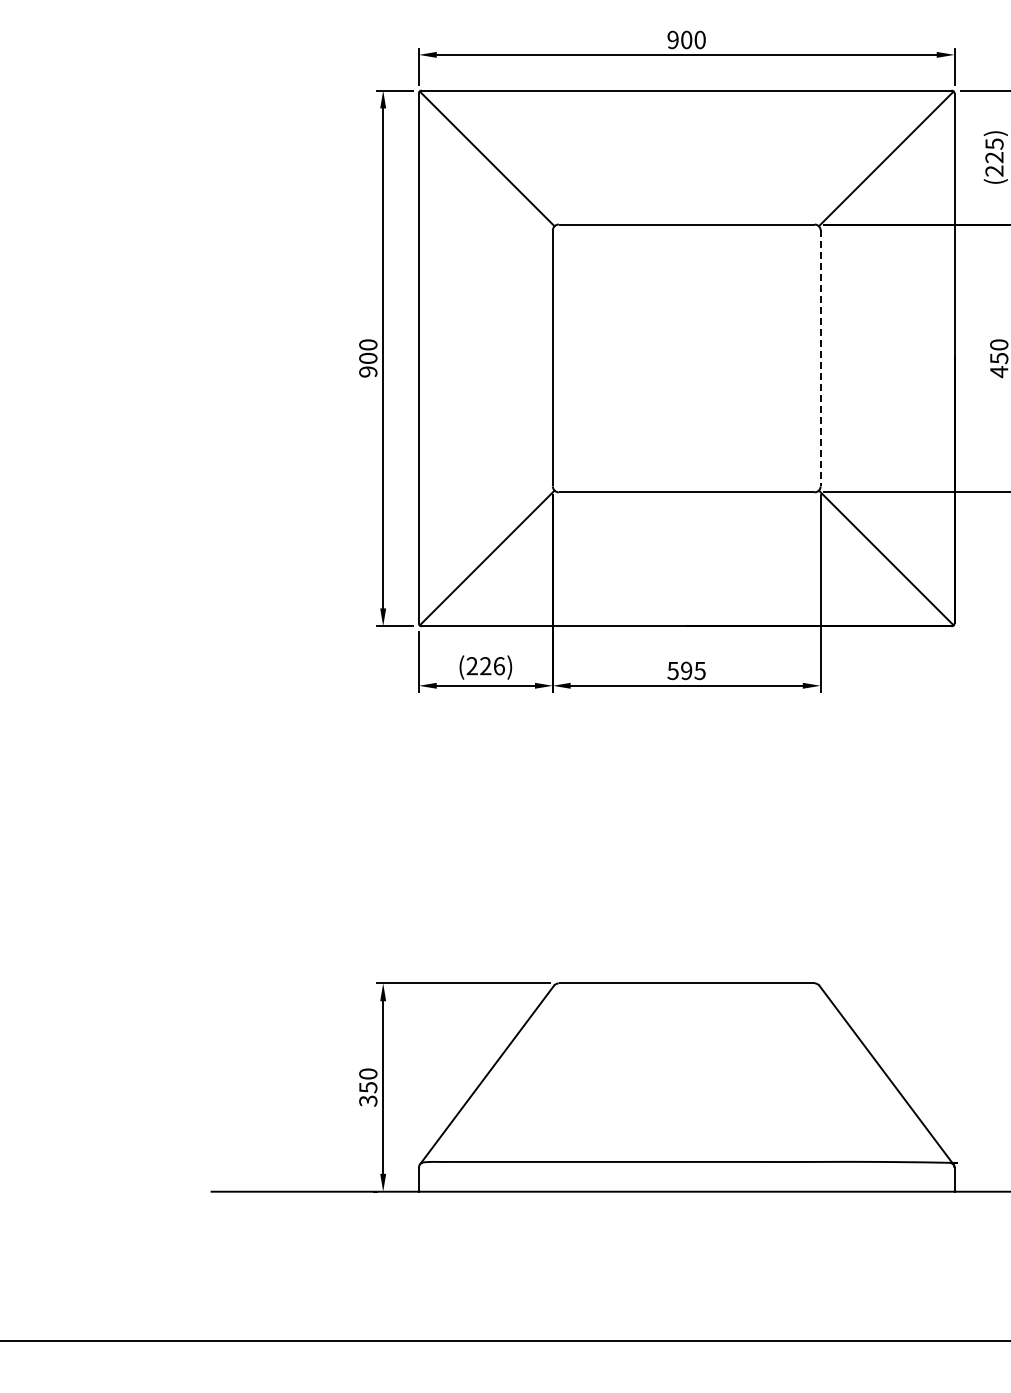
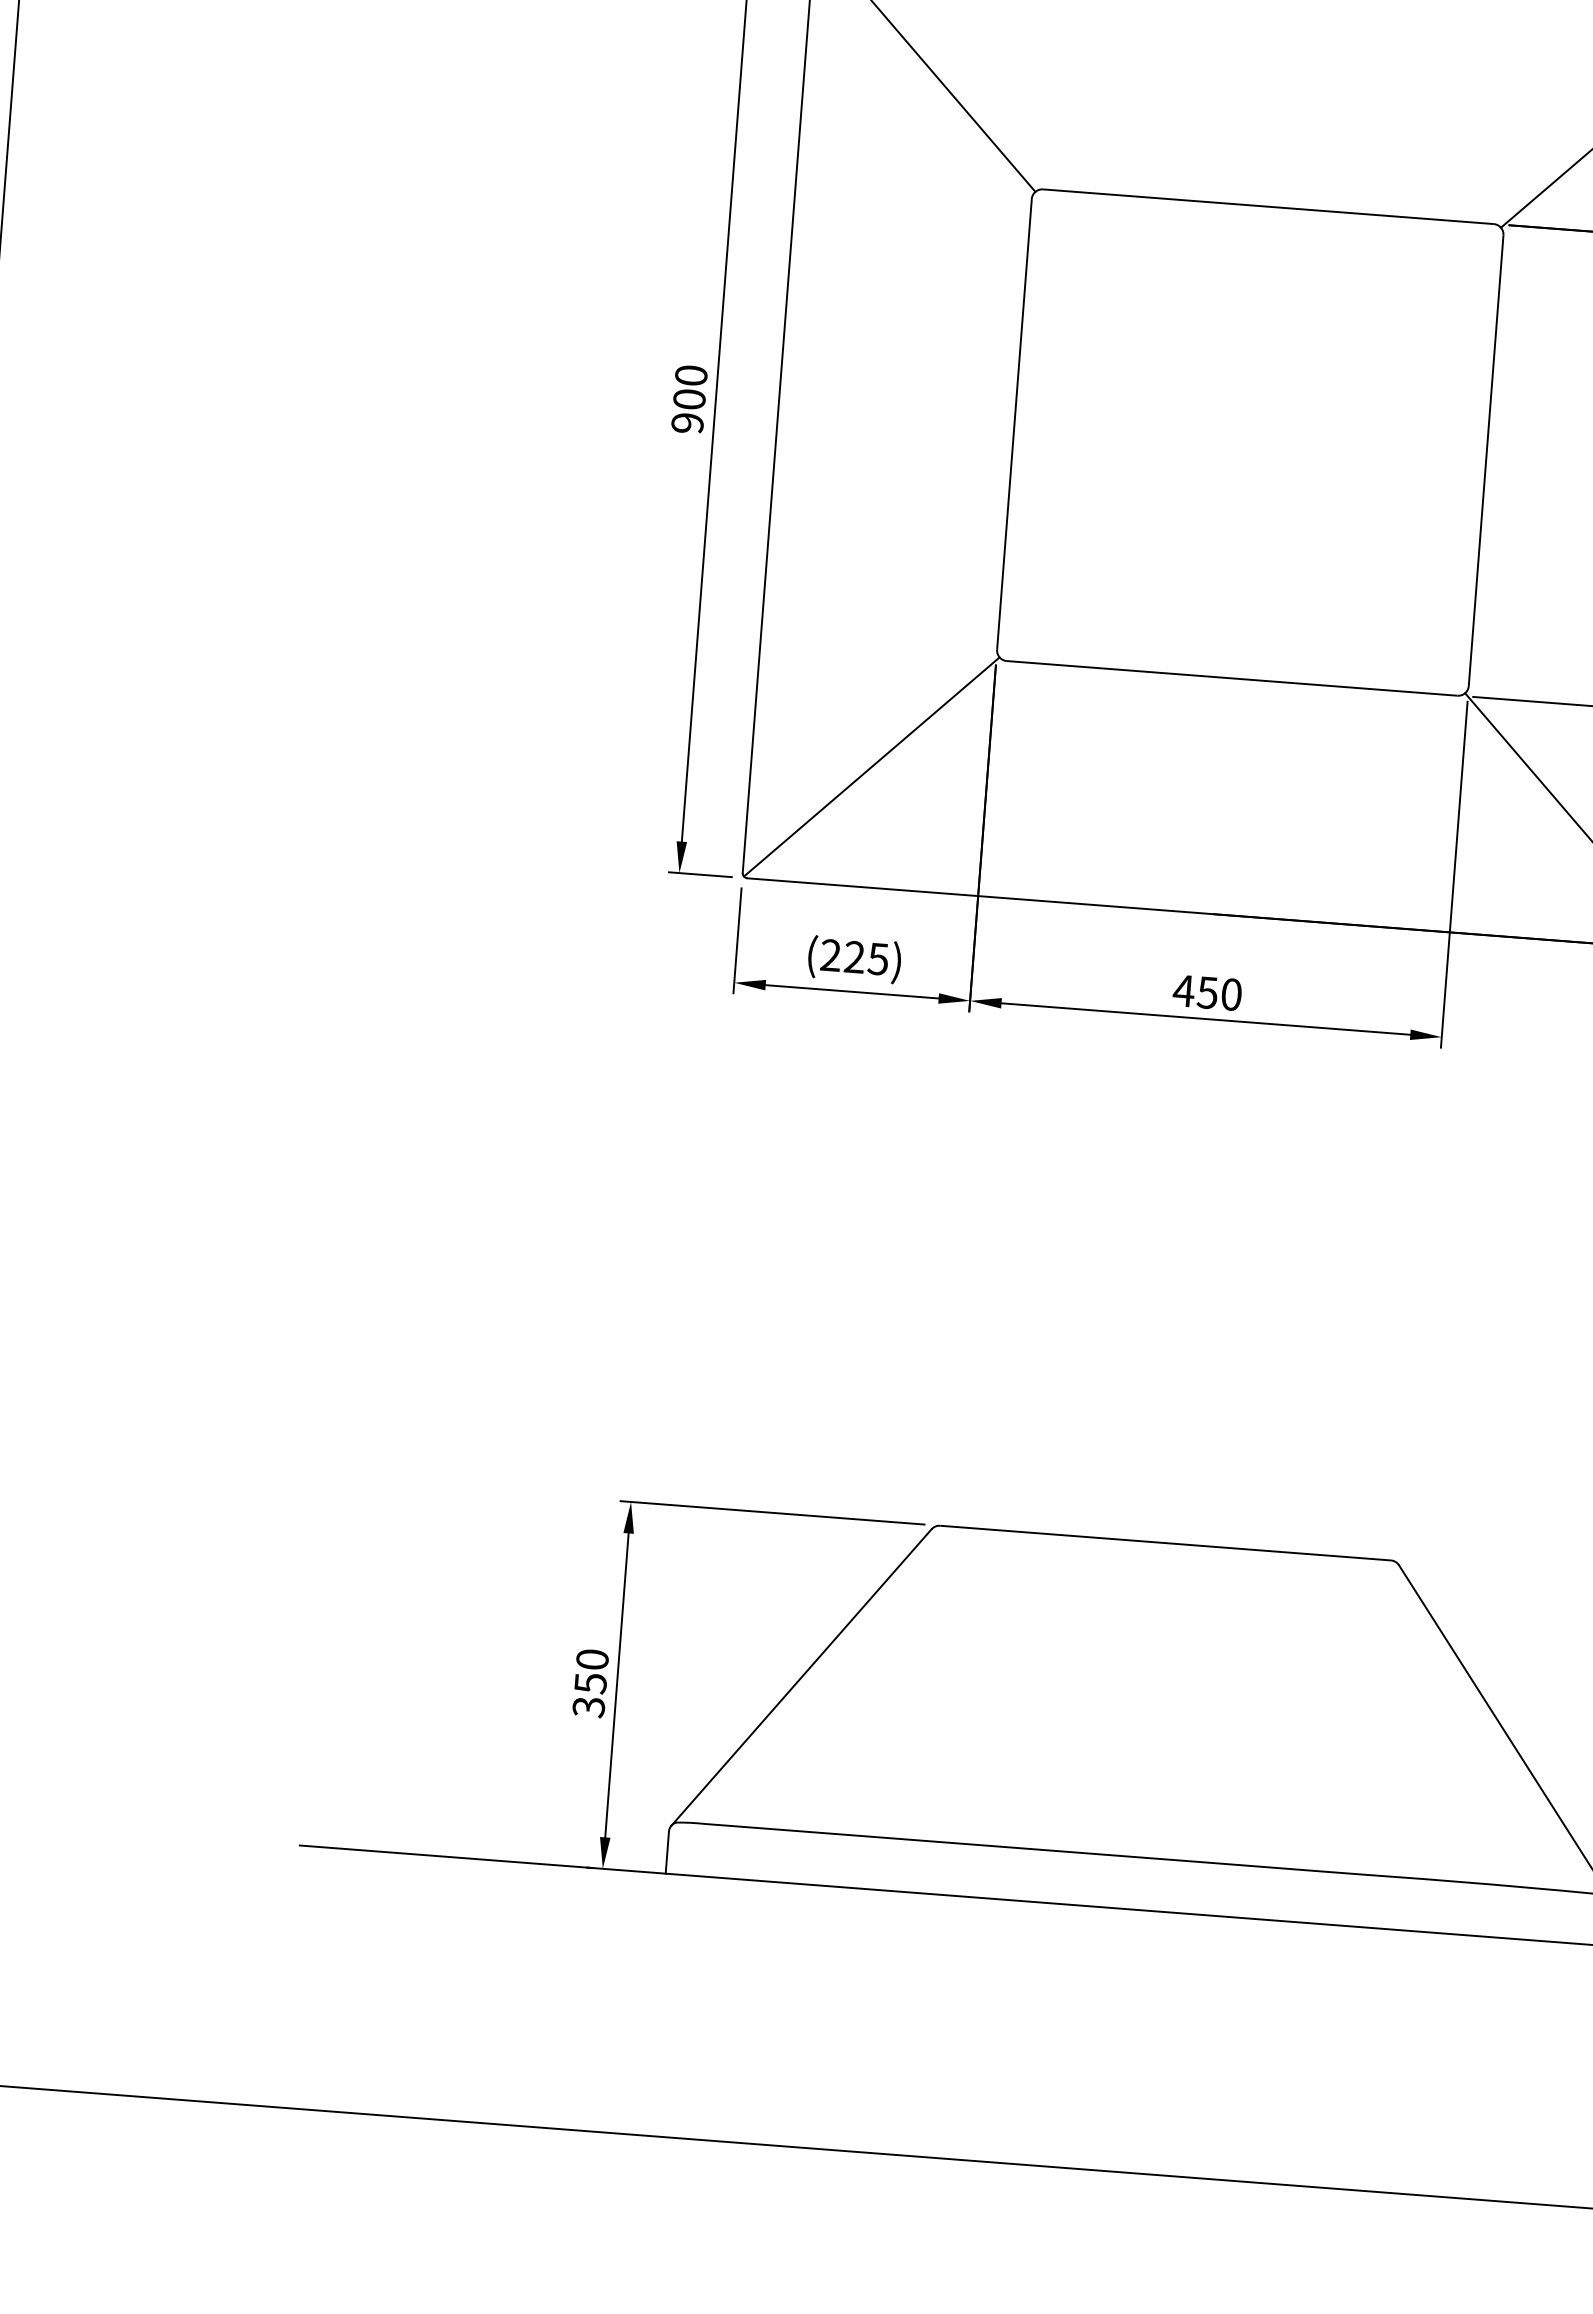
line: (820, 358) -> (1485, 460), dashed -> solid
text: (498, 666) -> (877, 959), (226) -> (225)
text: (686, 670) -> (1207, 992), 595 -> 450

